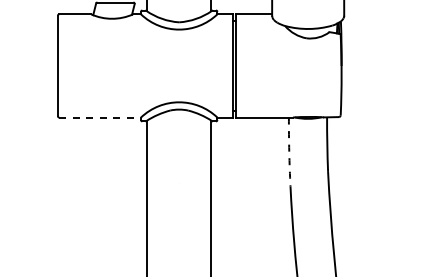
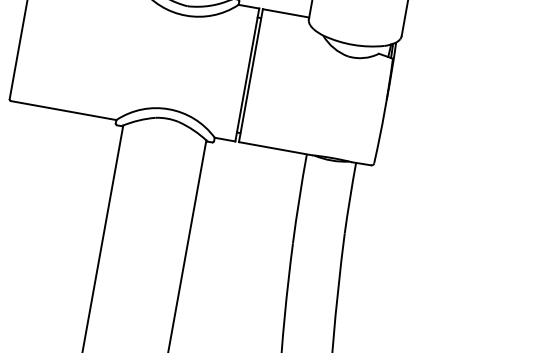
line: (100, 117) -> (64, 110), dashed -> solid
arc: (289, 152) -> (299, 199), dashed -> solid

